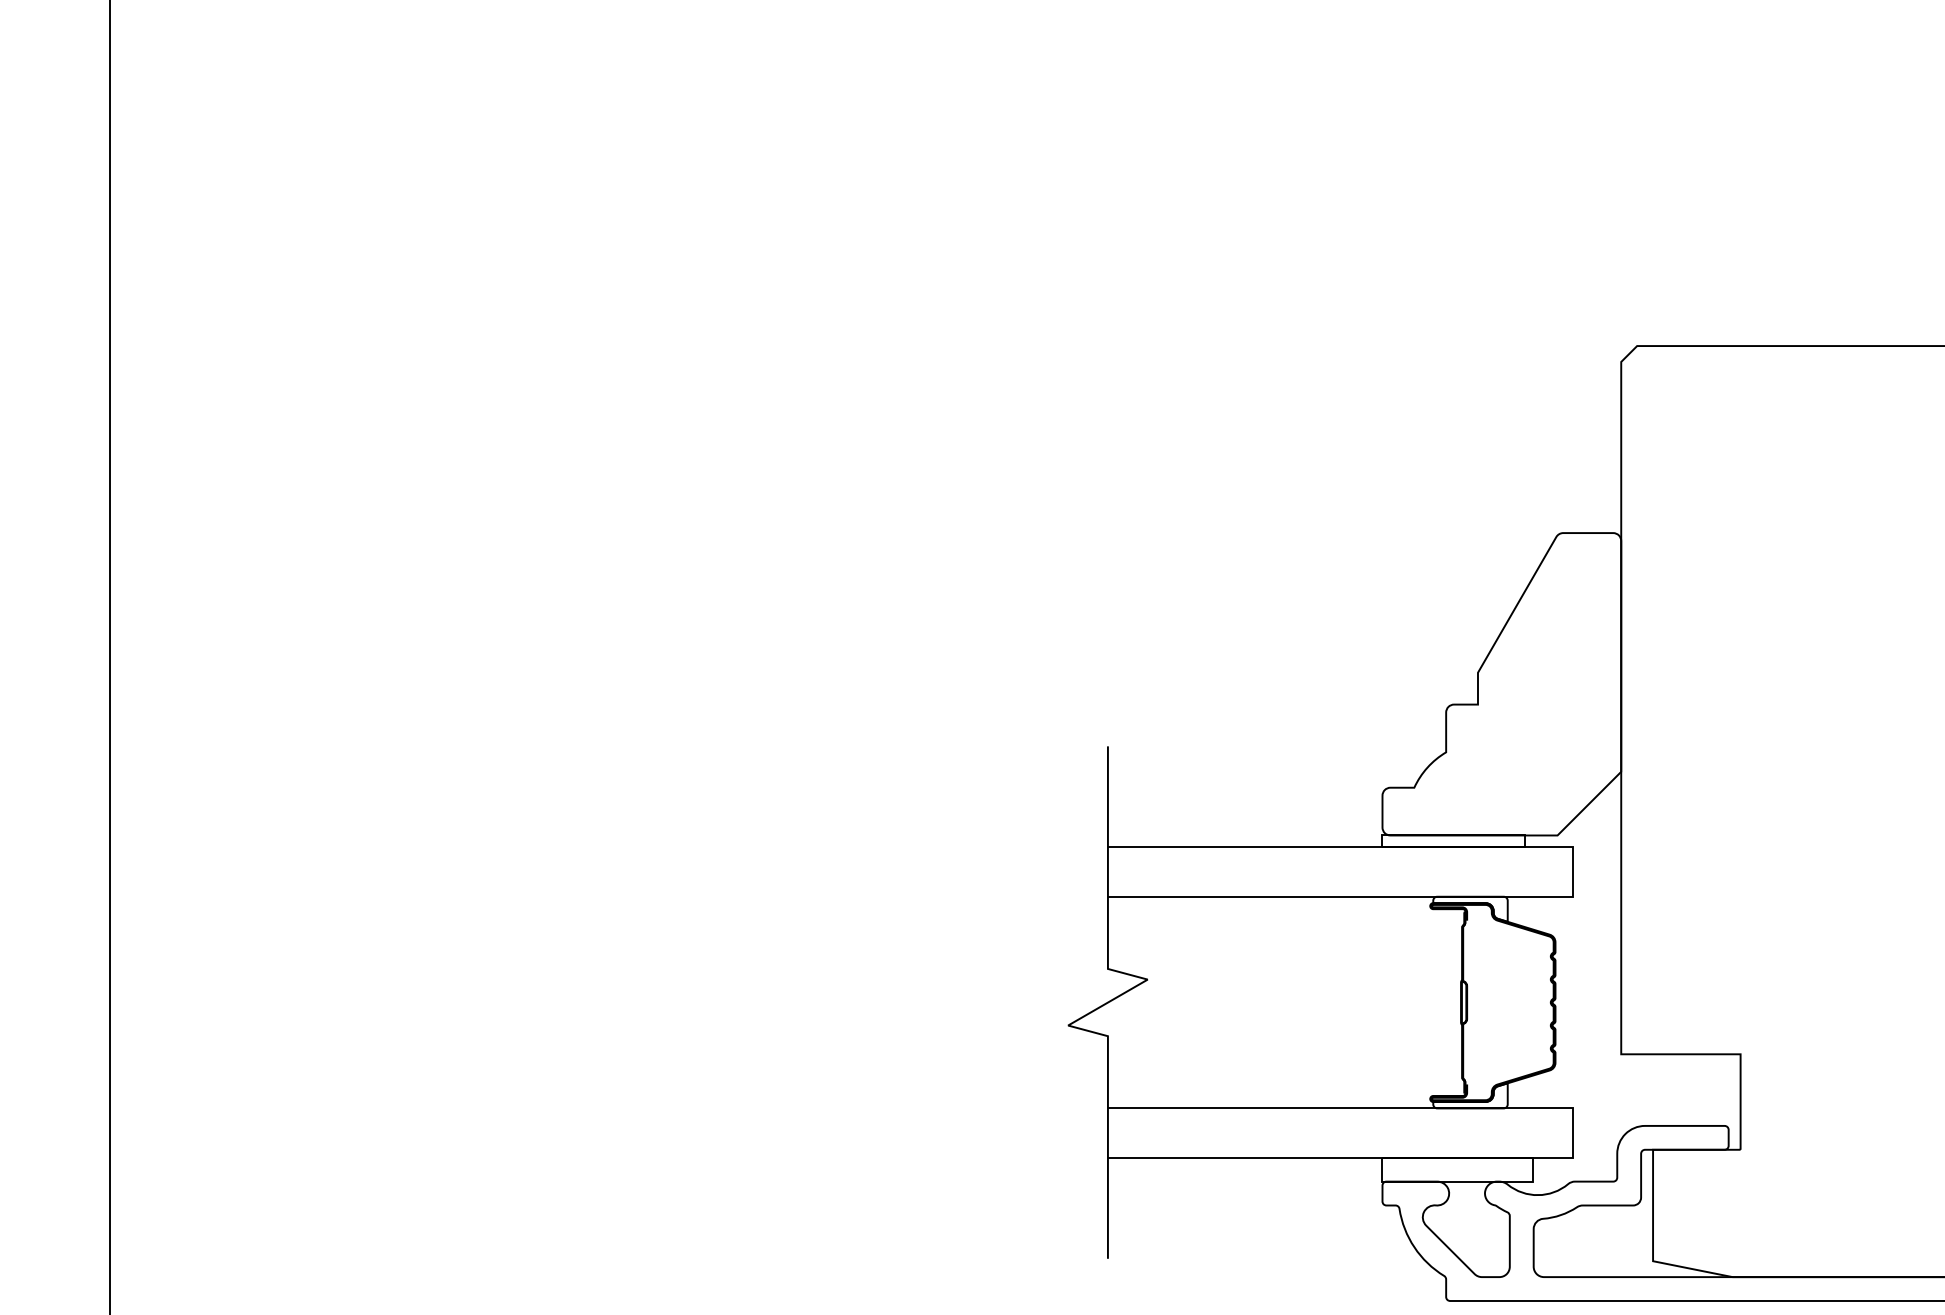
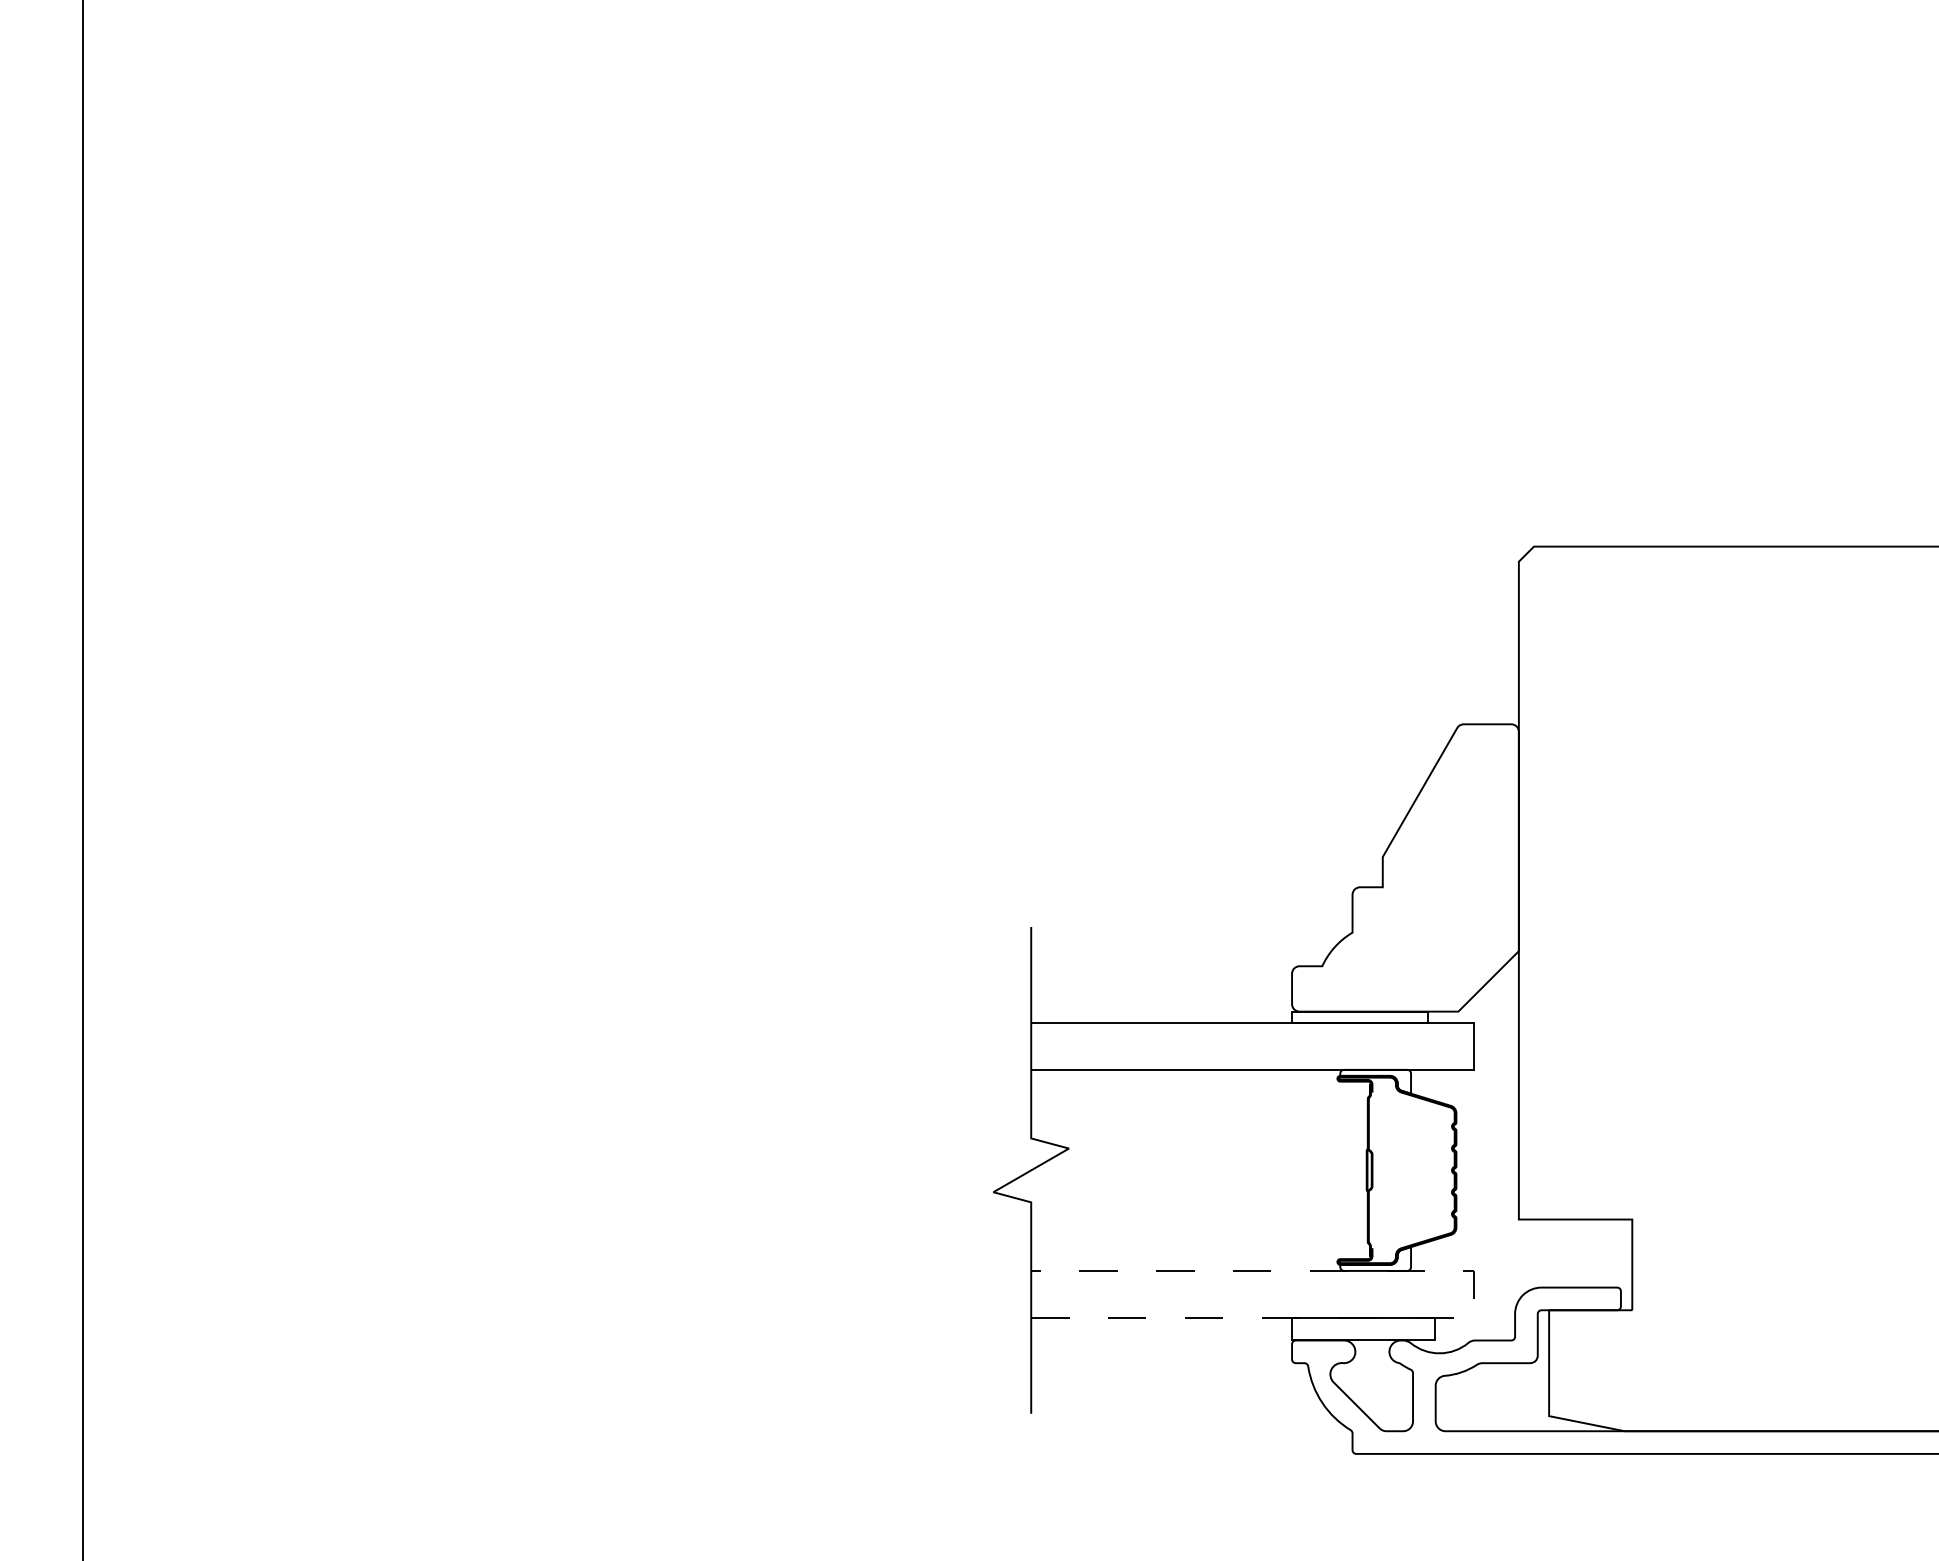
line: (1573, 1132) -> (1473, 1293), solid -> dashed

